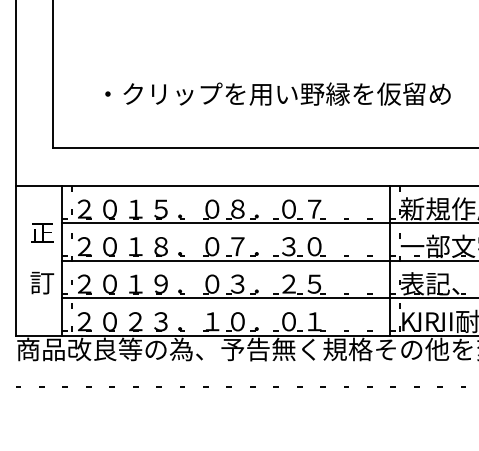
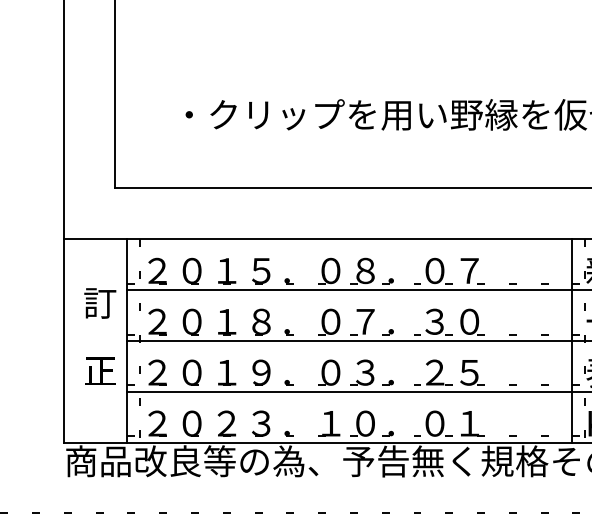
text: (42, 232) -> (100, 302), 正 -> 訂
text: (42, 282) -> (100, 370), 訂 -> 正

